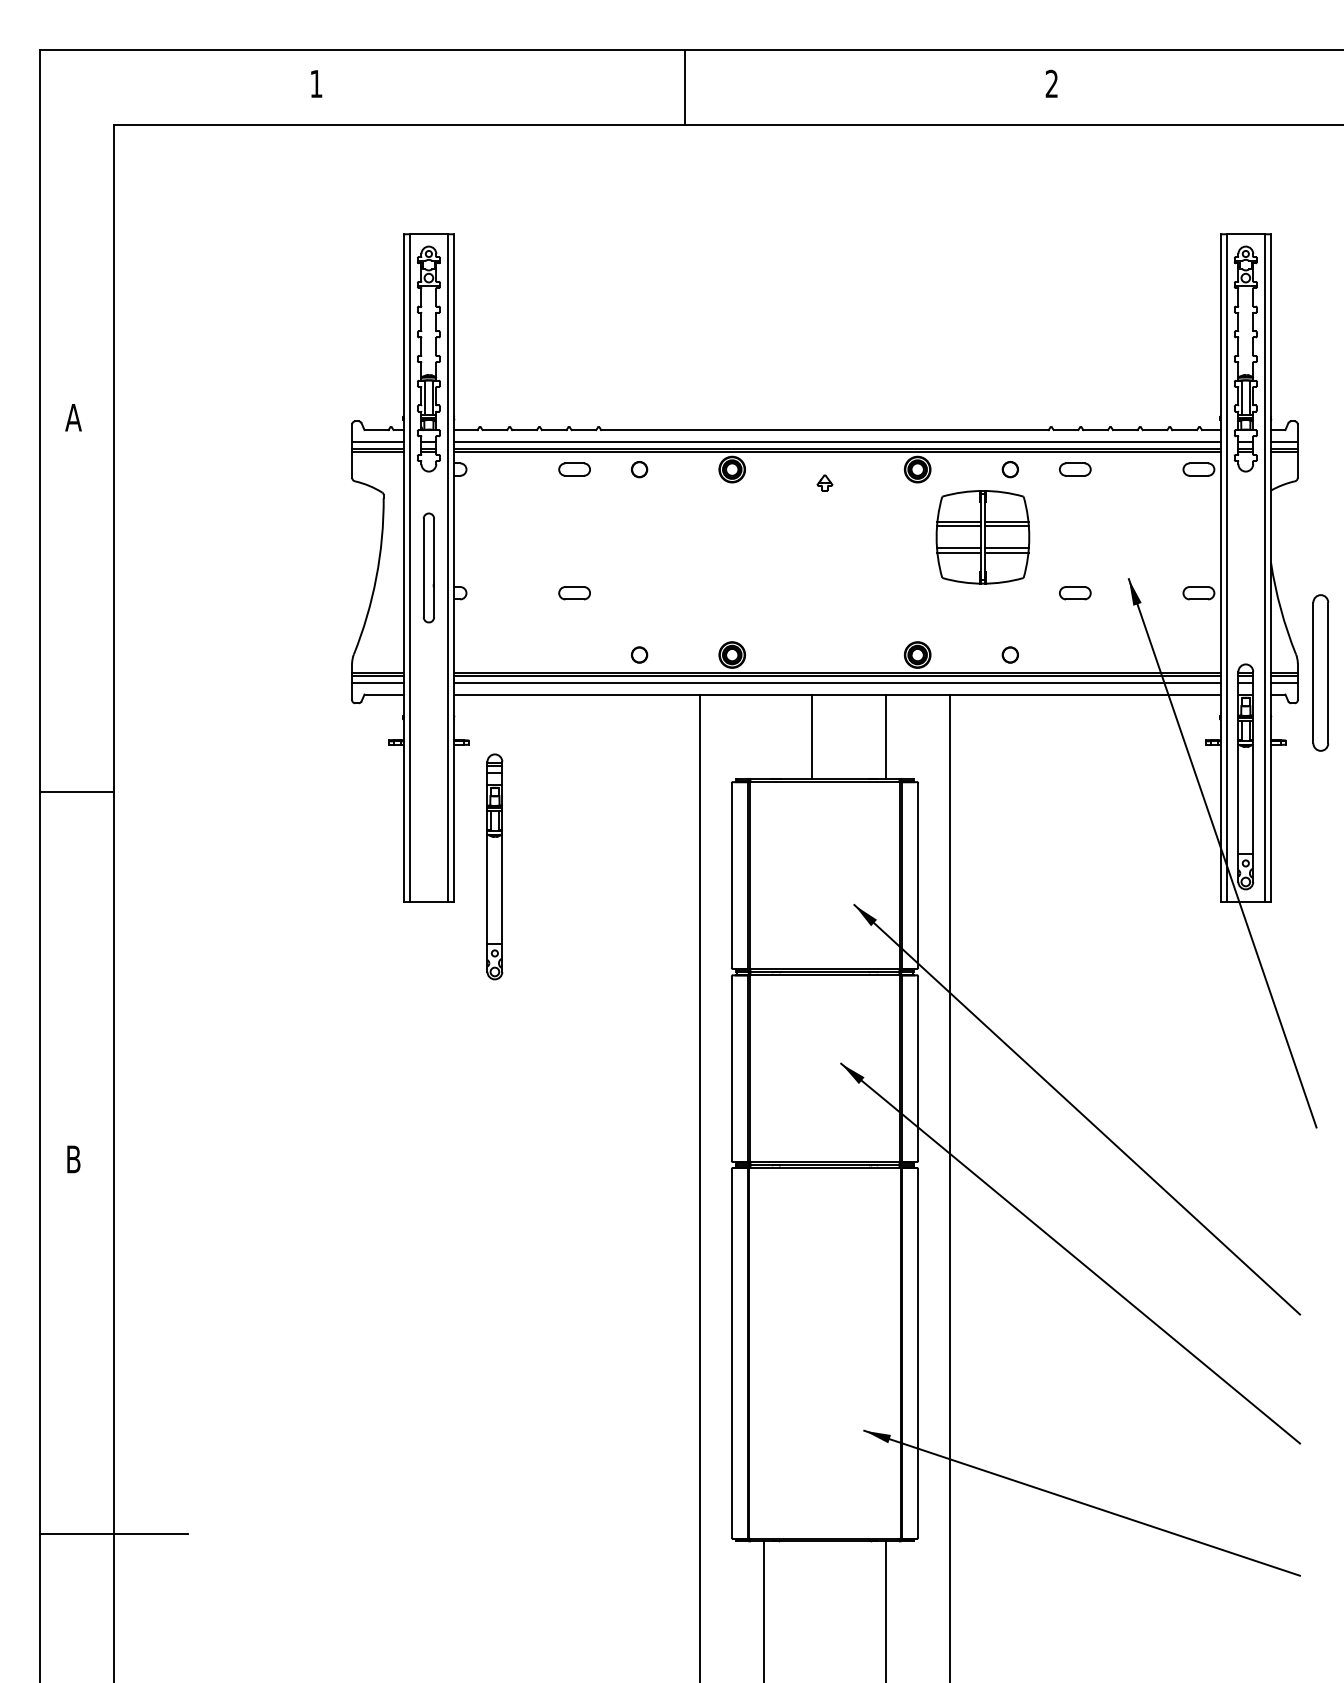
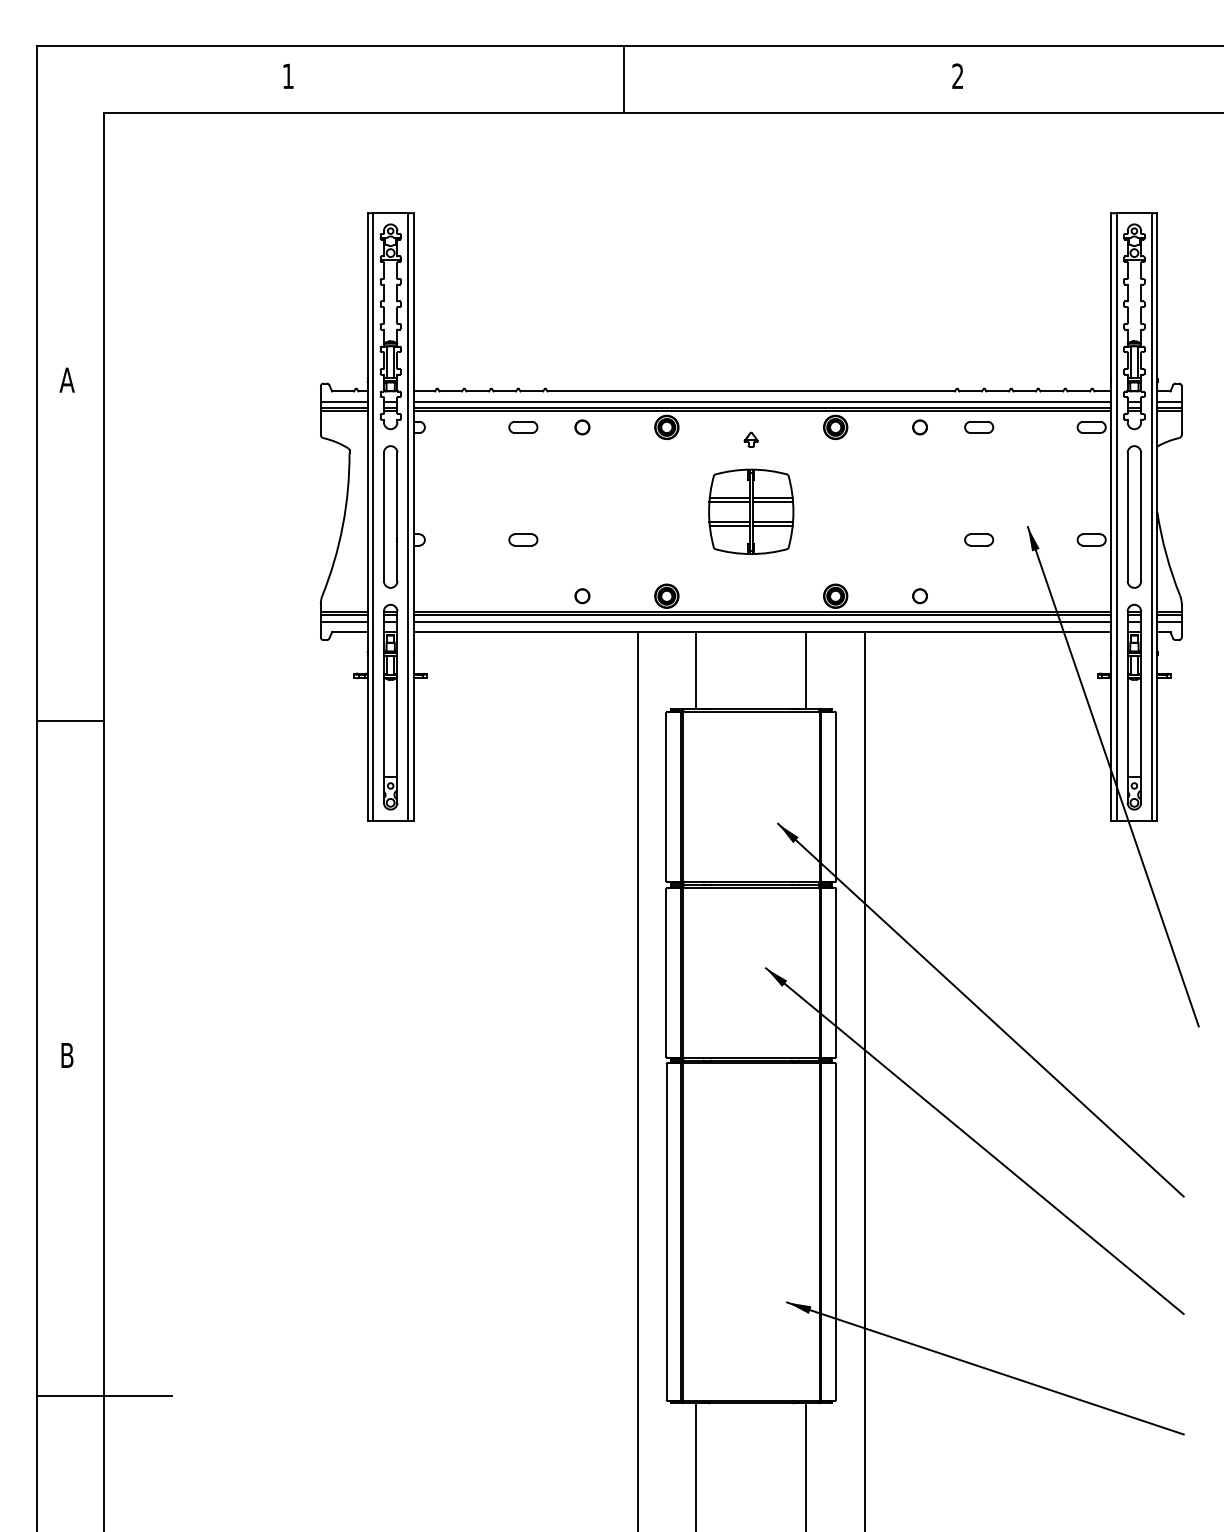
part: (982, 537) -> (750, 511), moved
part: (428, 567) -> (390, 516), size x1.43
part: (1320, 672) -> (1134, 516), moved
line: (812, 736) -> (696, 670), moved
part: (494, 866) -> (390, 706), moved

